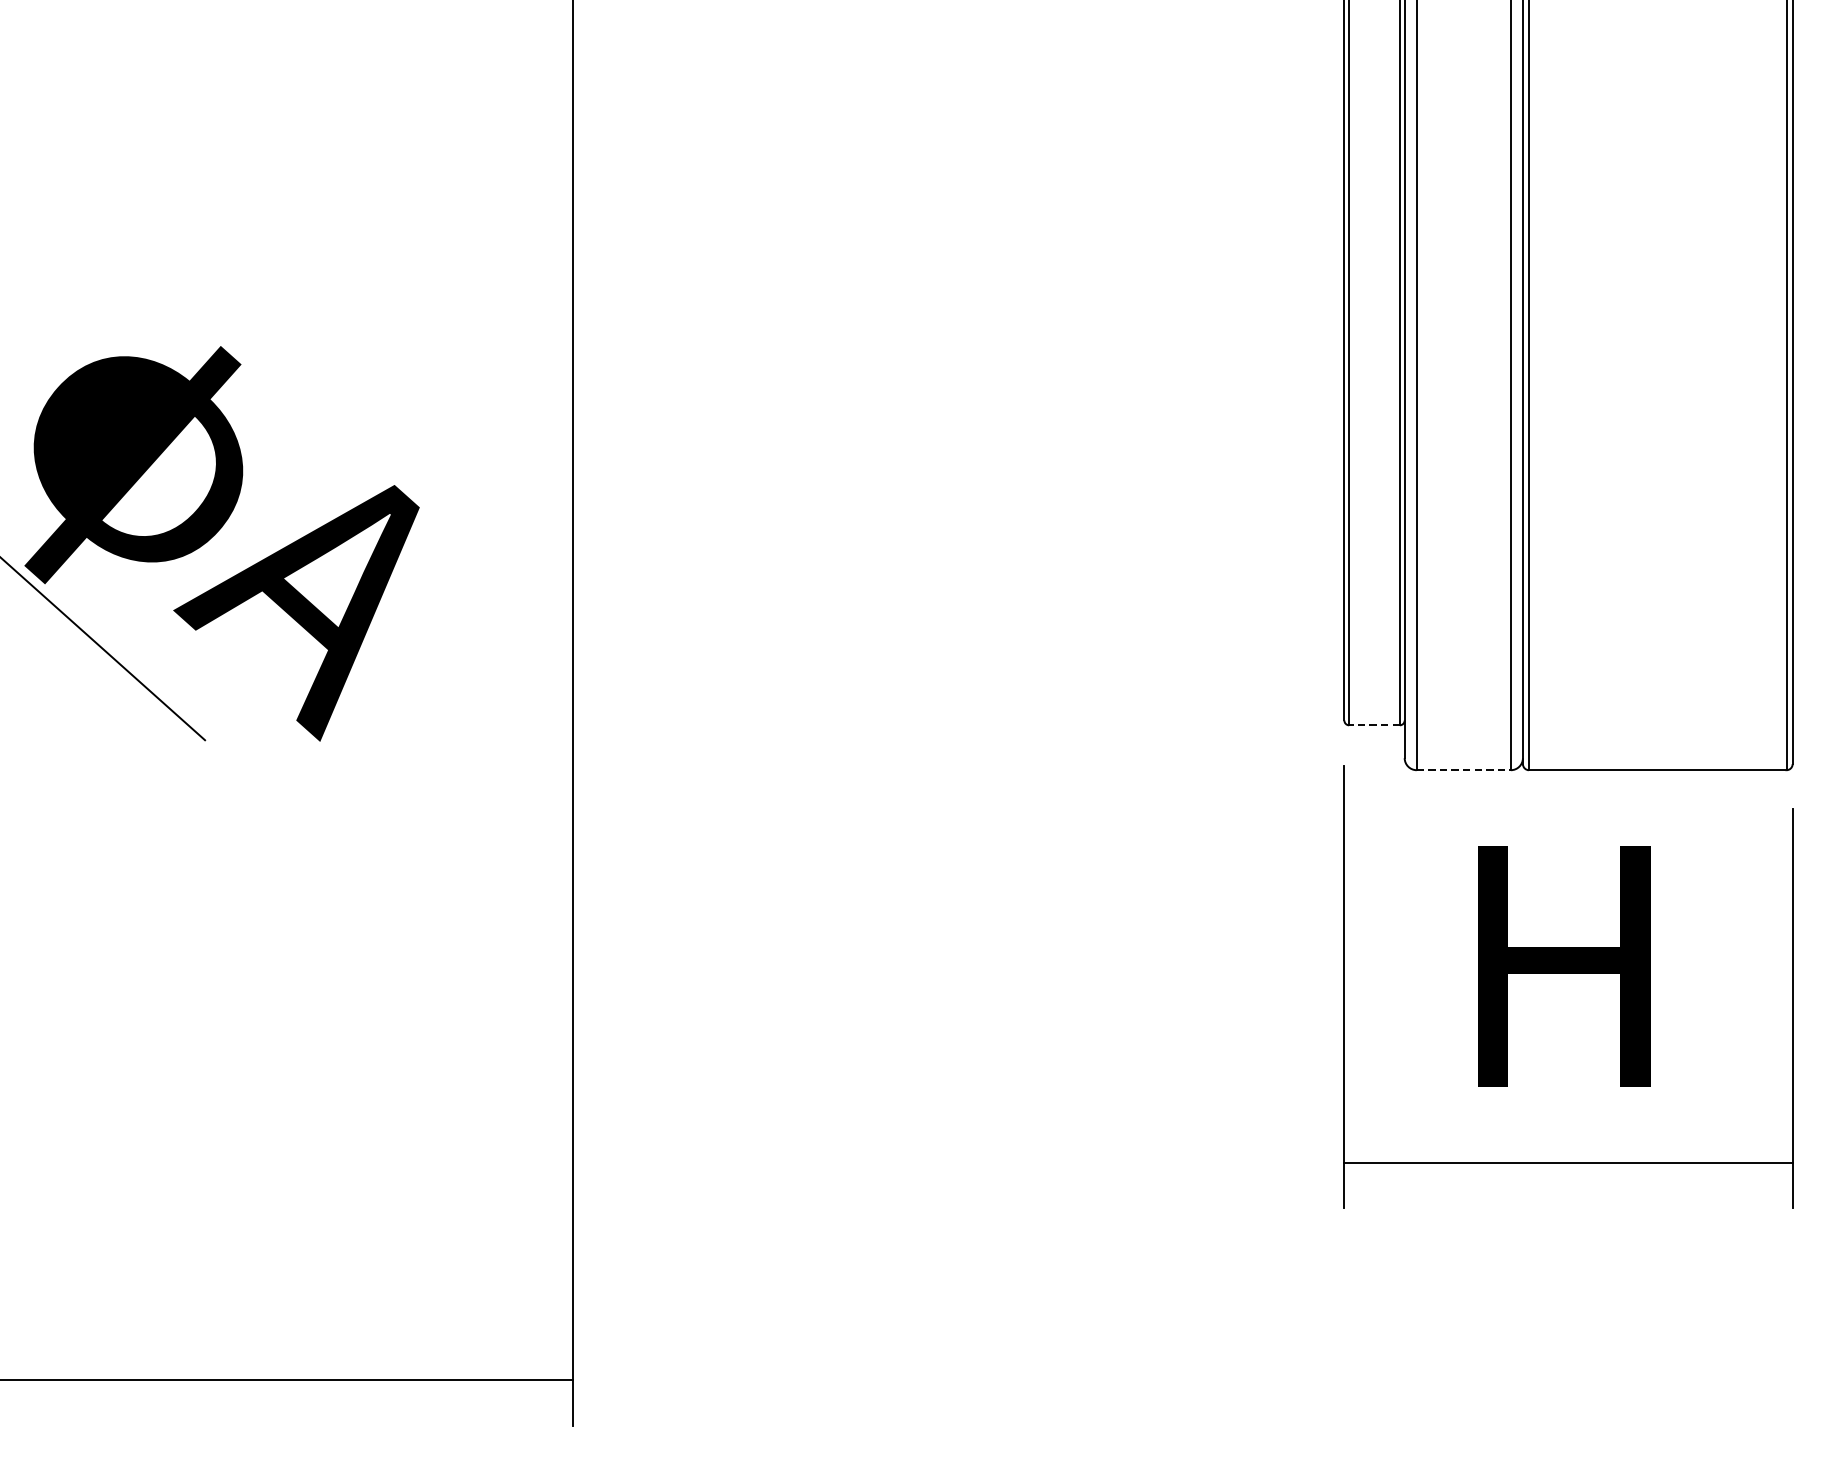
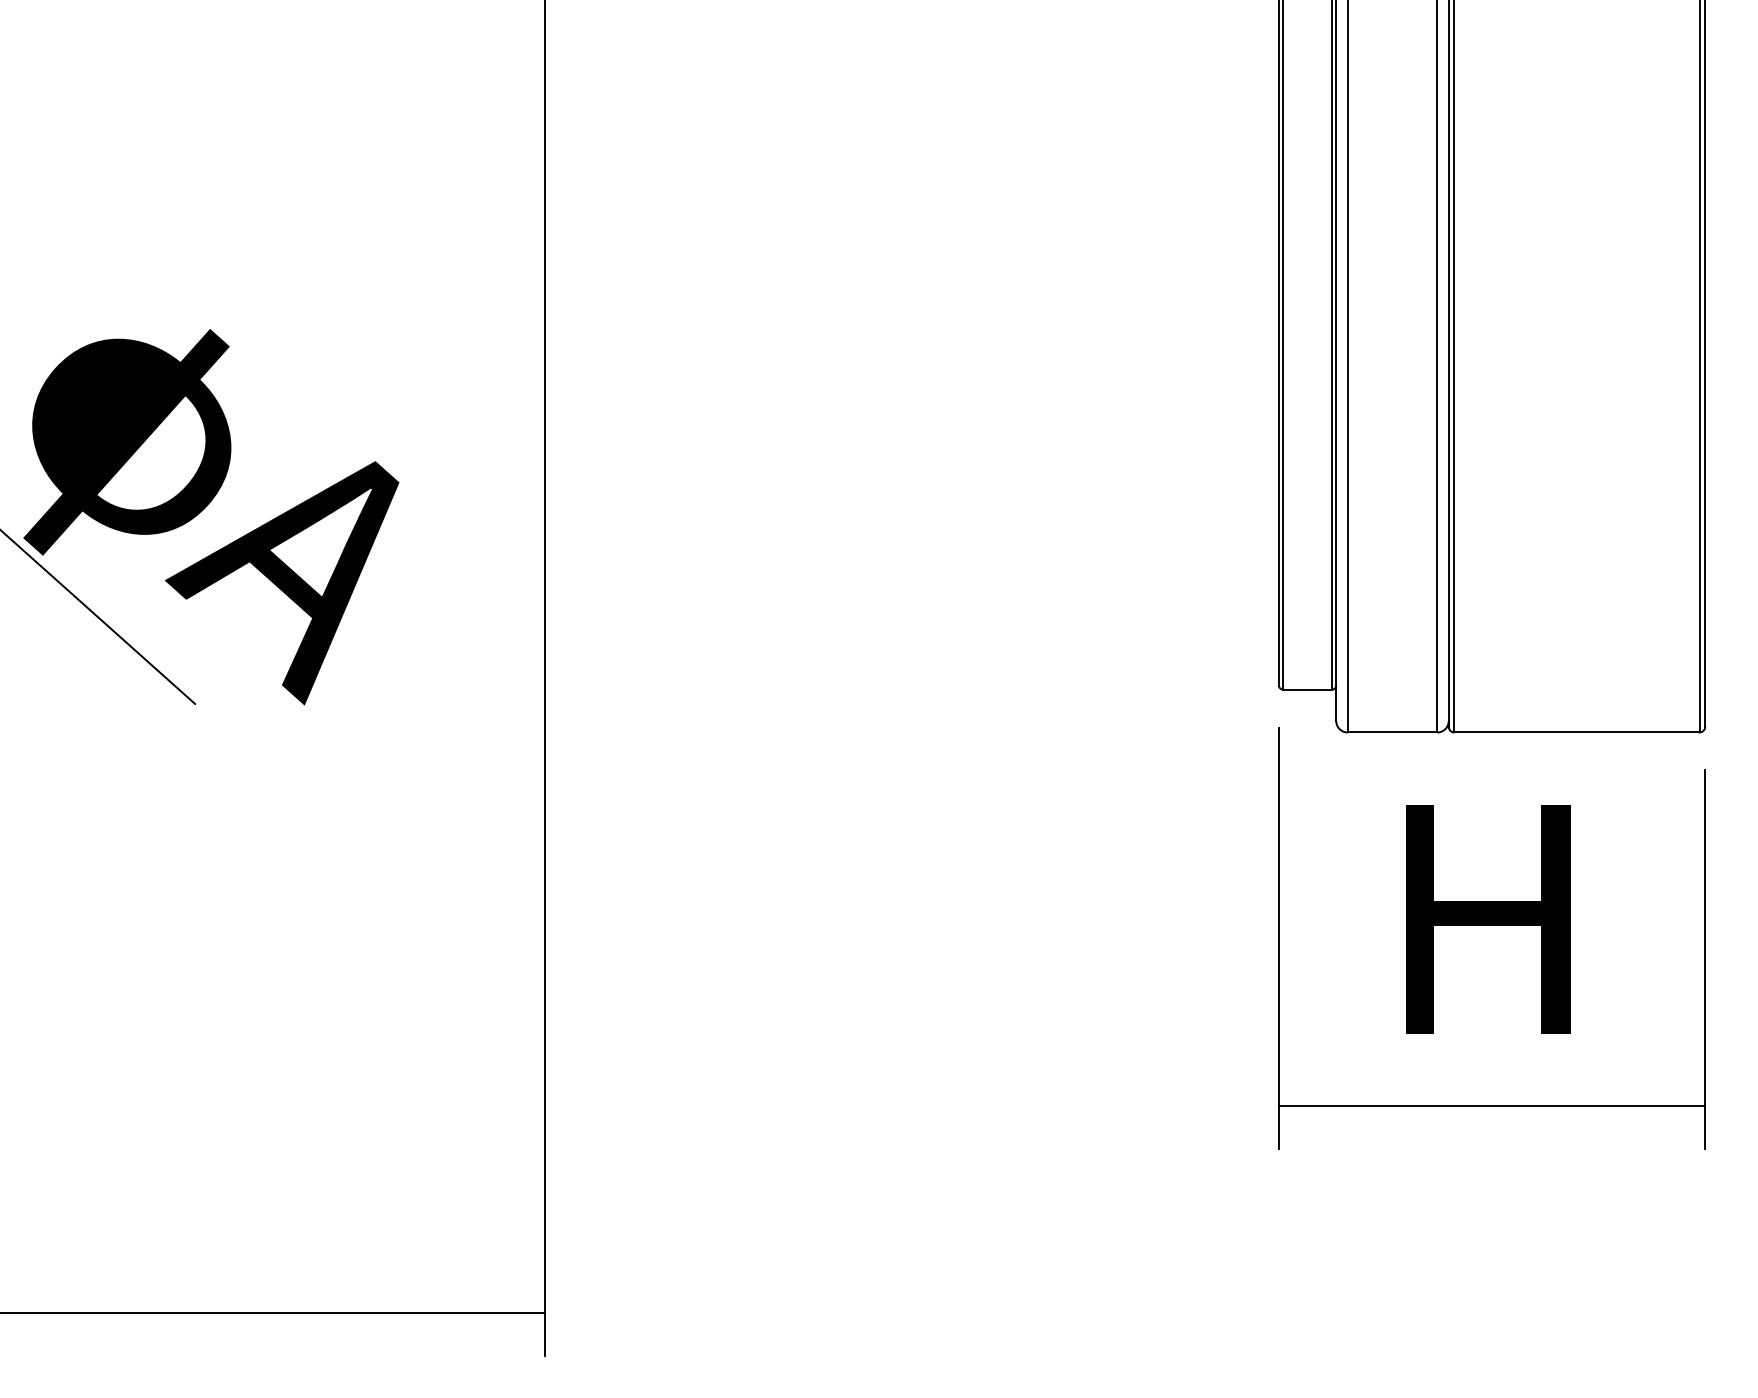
line: (1374, 725) -> (1307, 689), dashed -> solid
line: (1463, 770) -> (1392, 732), dashed -> solid

